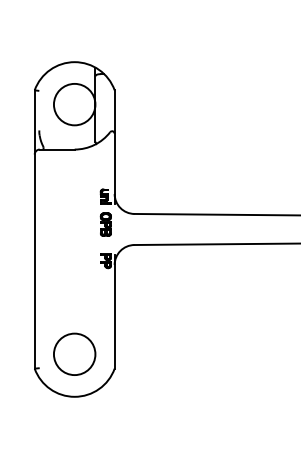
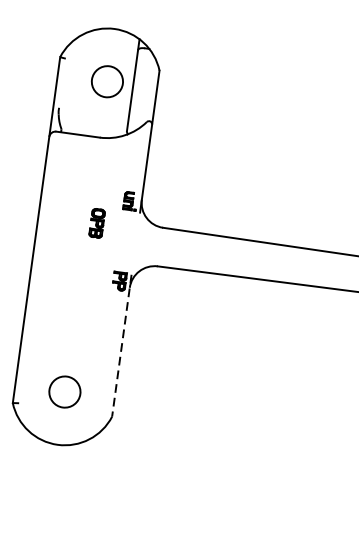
circle: (74, 104) -> (107, 81), size x0.6
part: (105, 224) -> (96, 223), moved
line: (114, 312) -> (121, 346), solid -> dashed
circle: (74, 354) -> (64, 392), size x0.6

